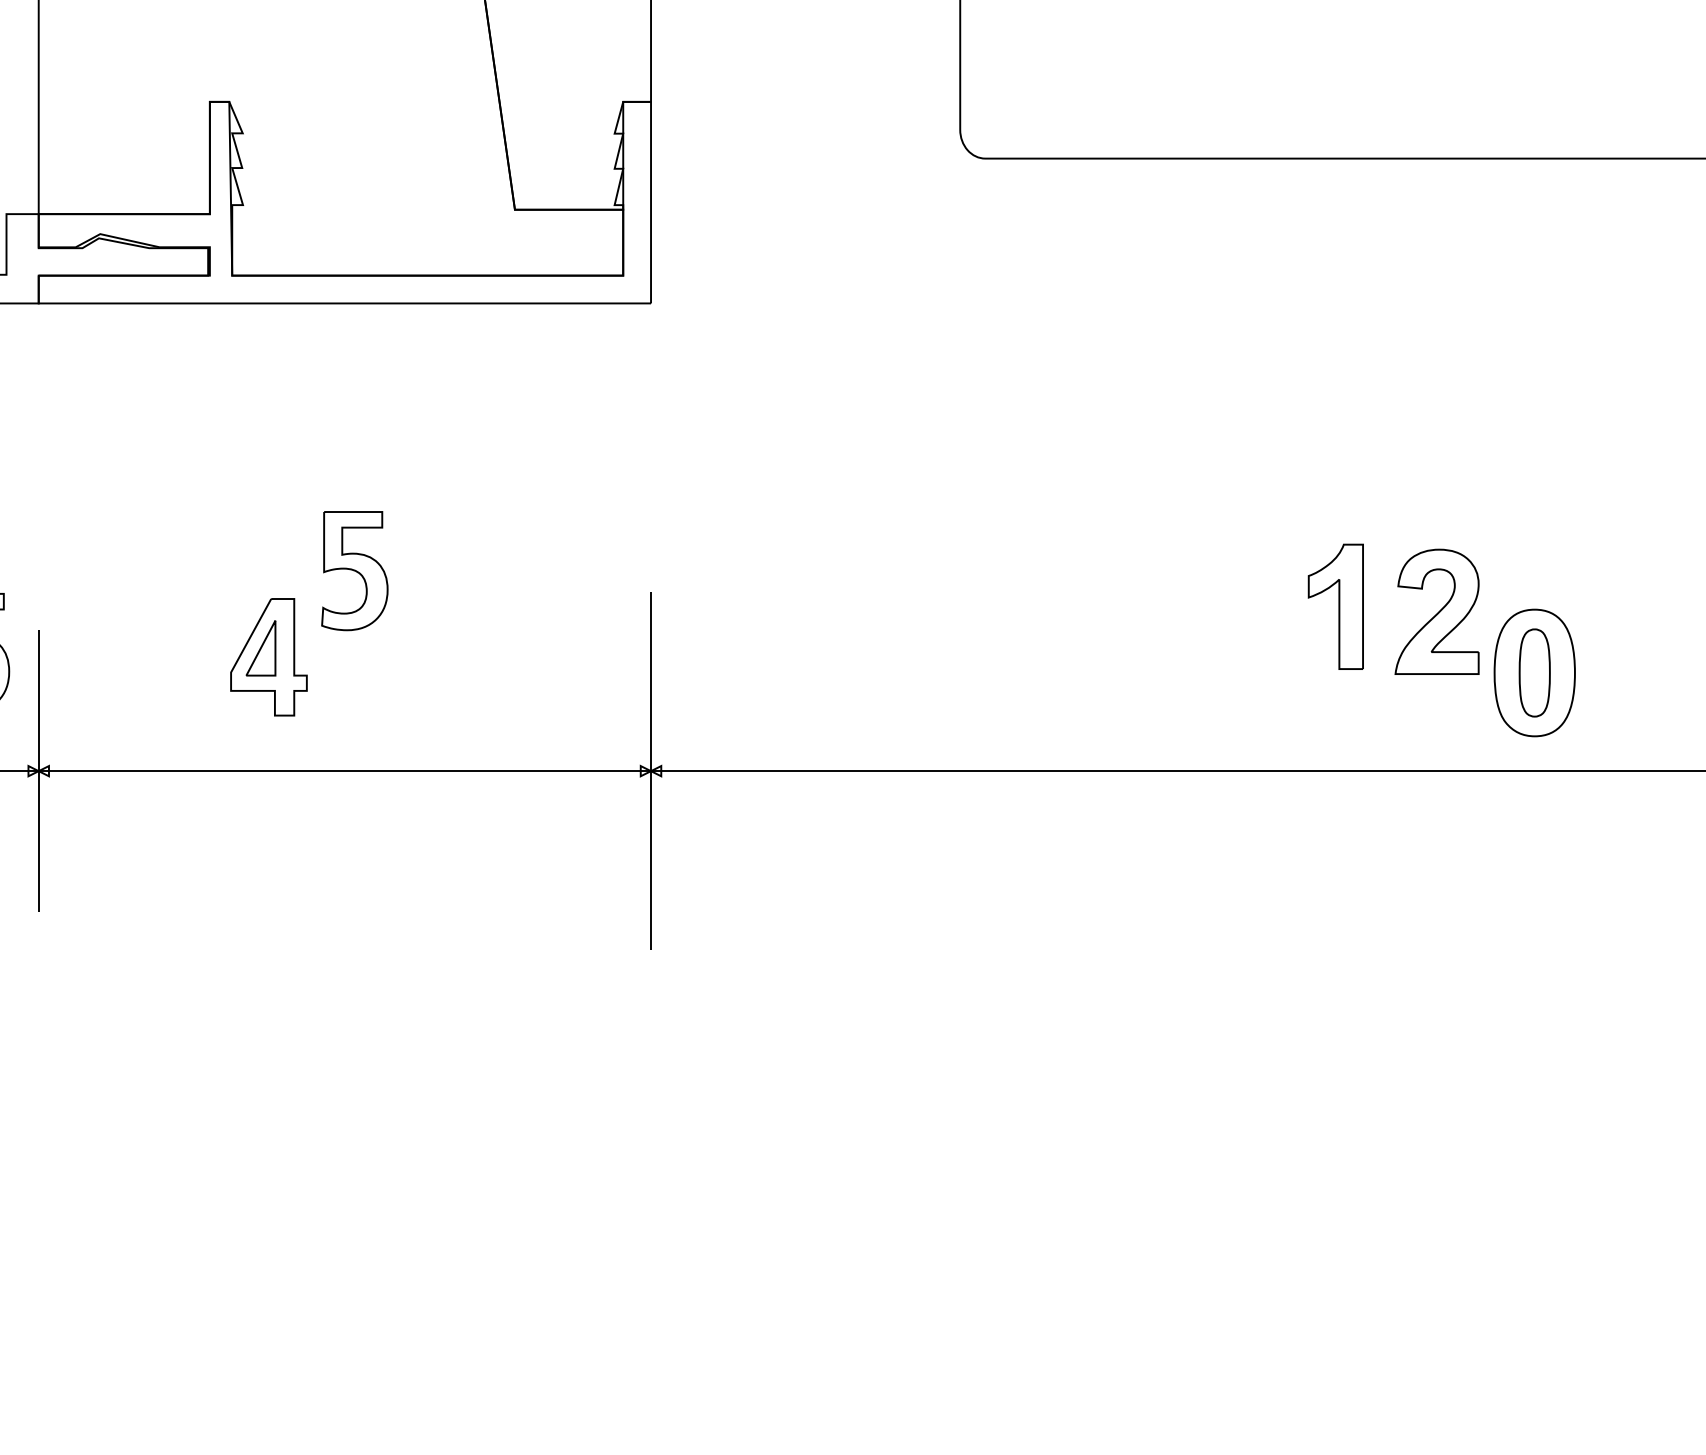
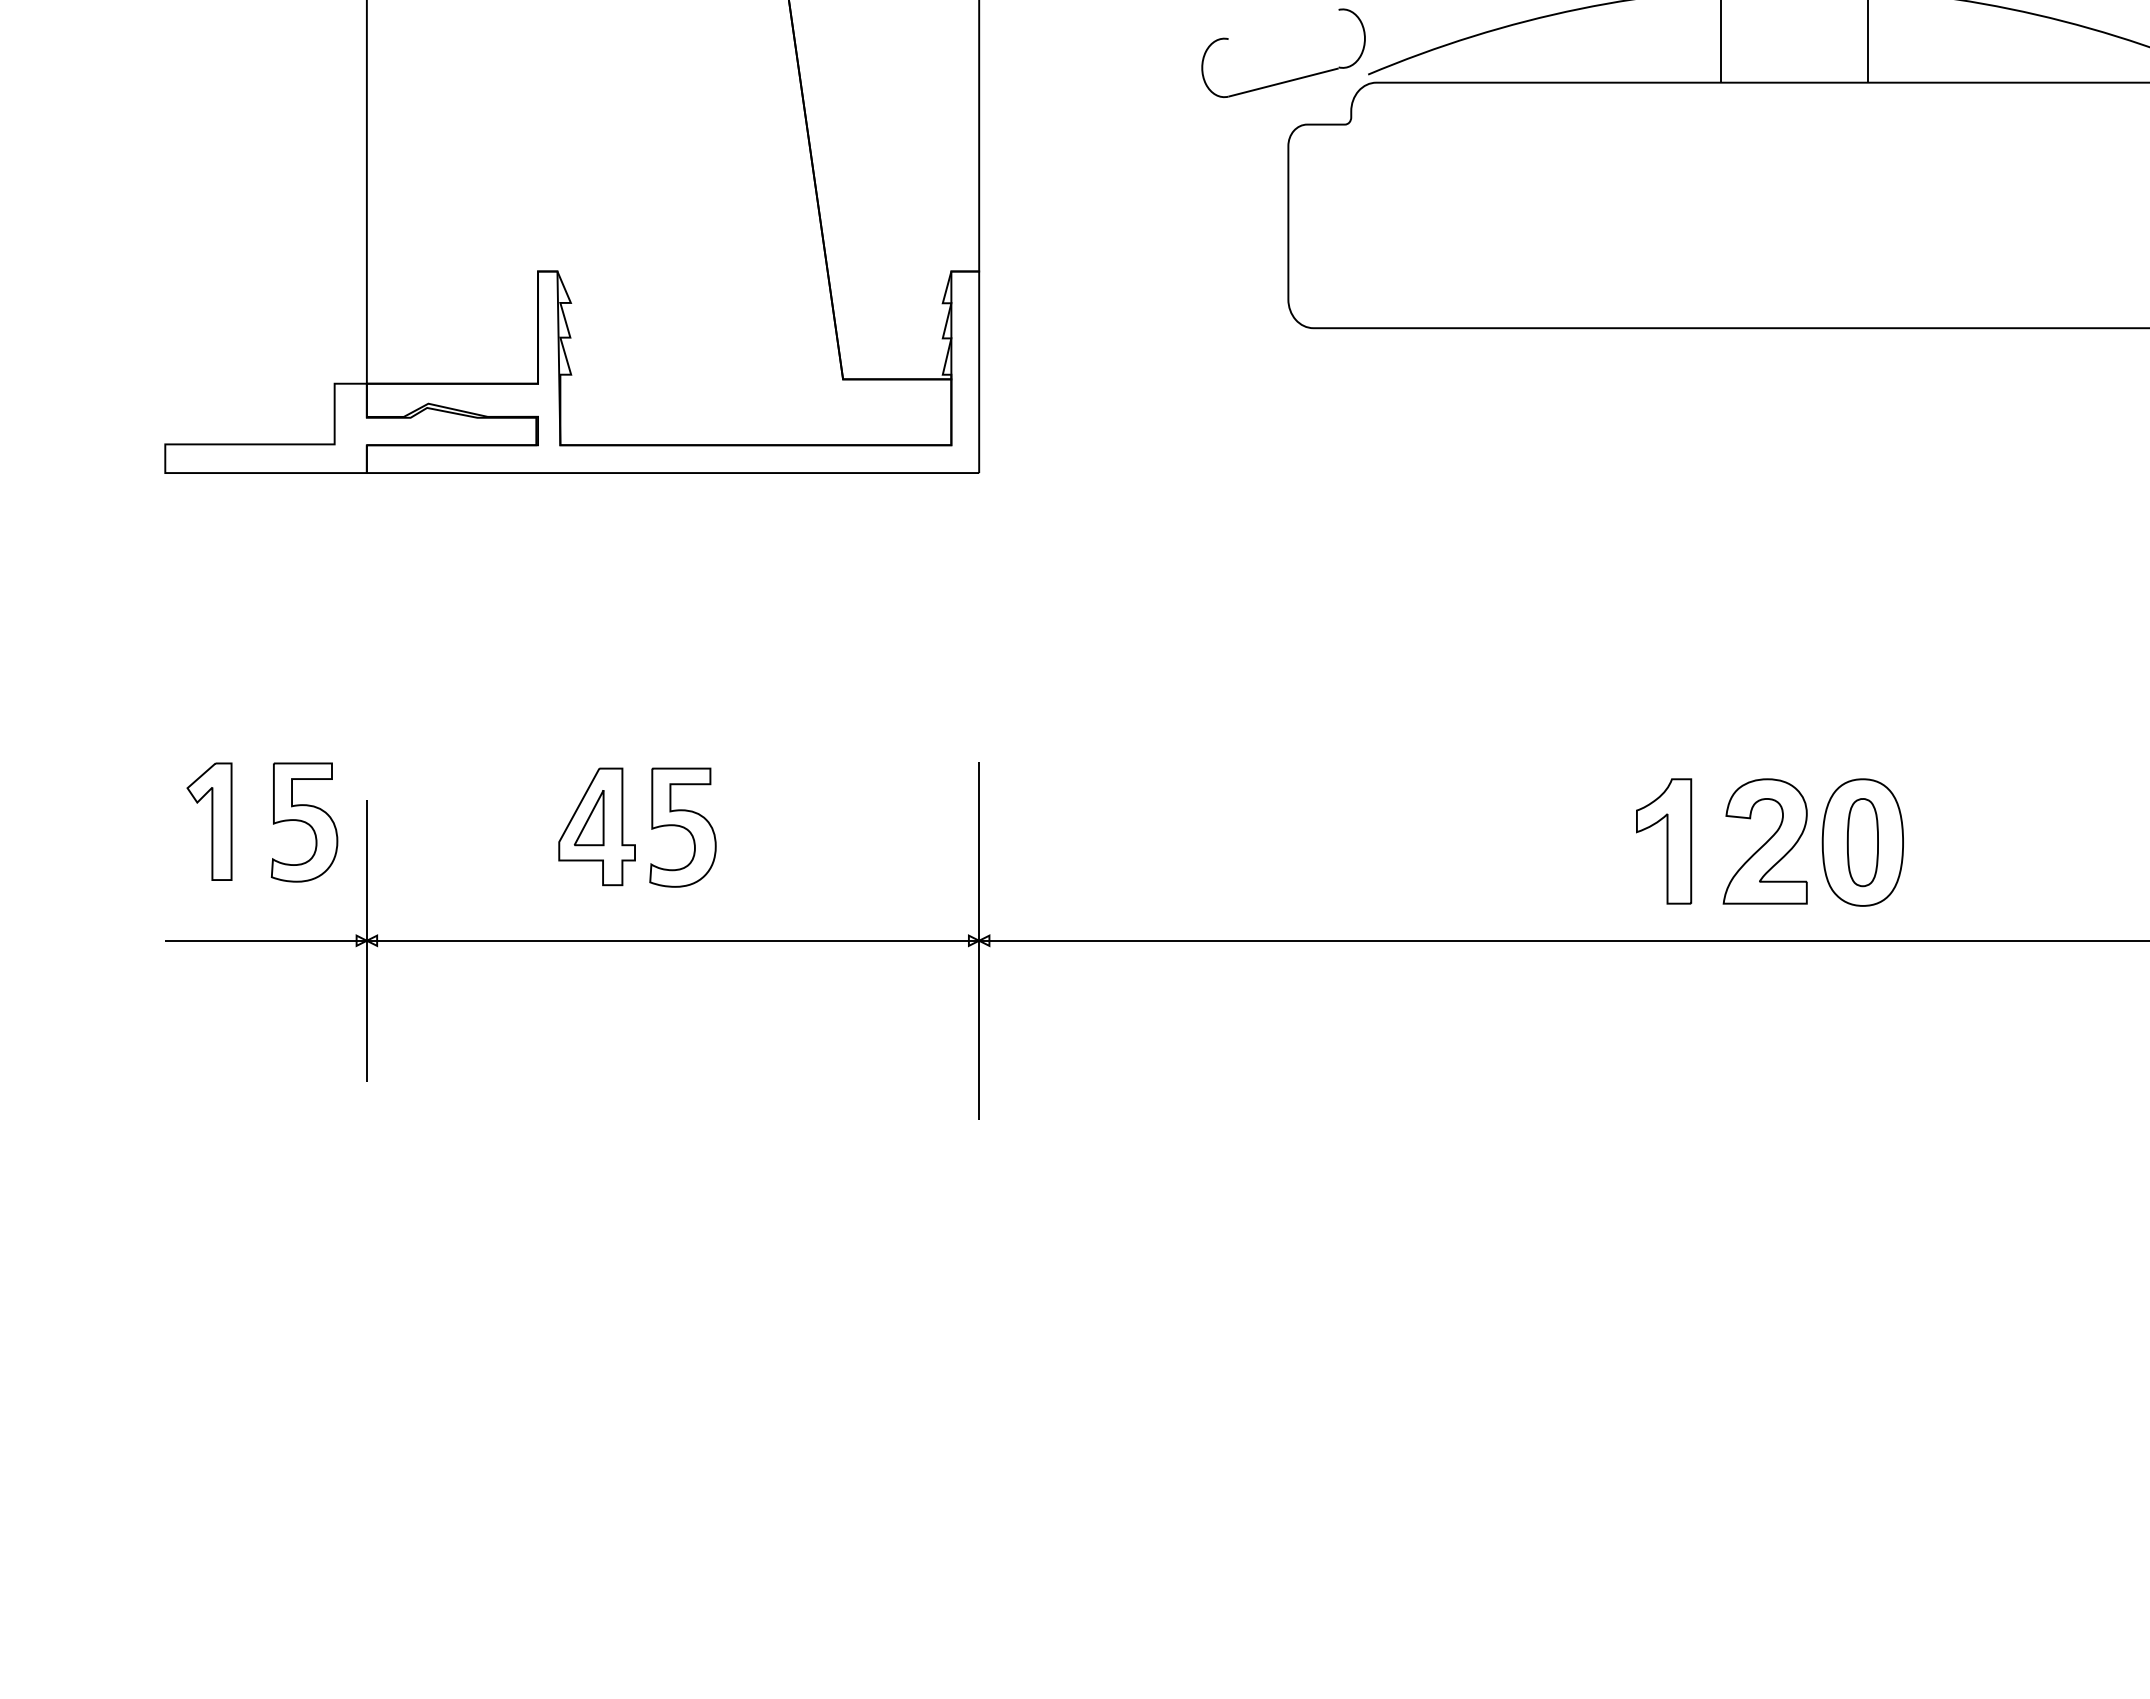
part: (354, 570) -> (682, 827), moved
part: (1336, 606) -> (1664, 841), moved
part: (1436, 611) -> (1764, 841), moved

